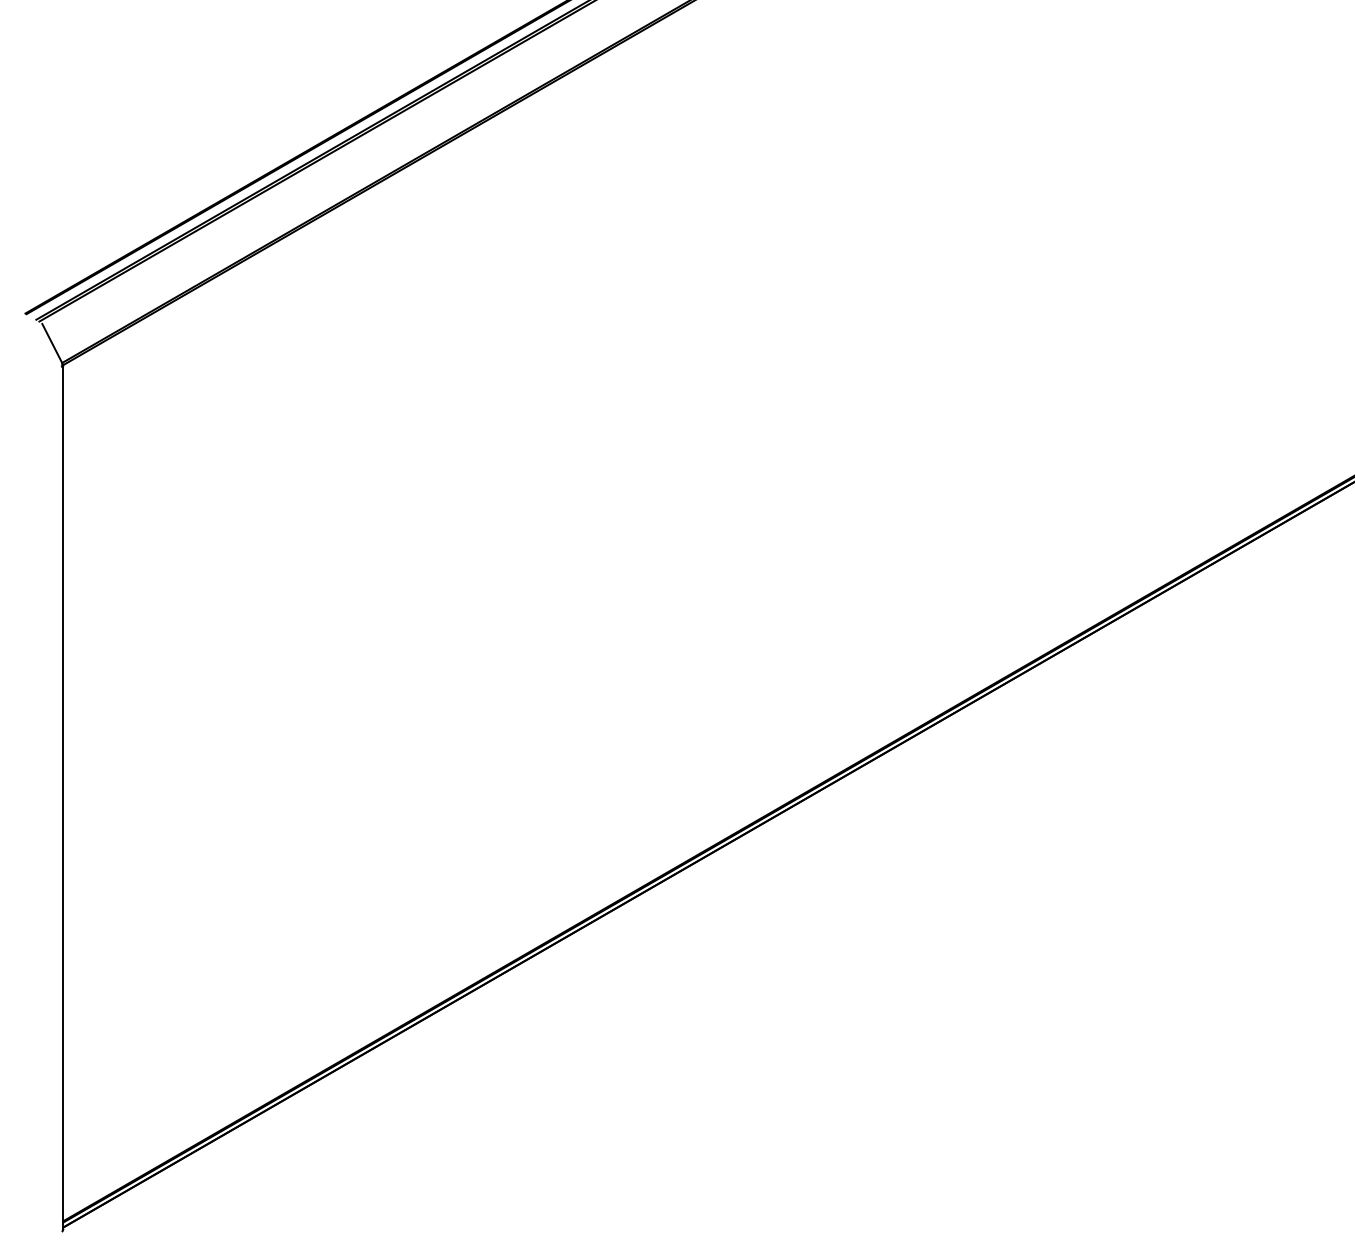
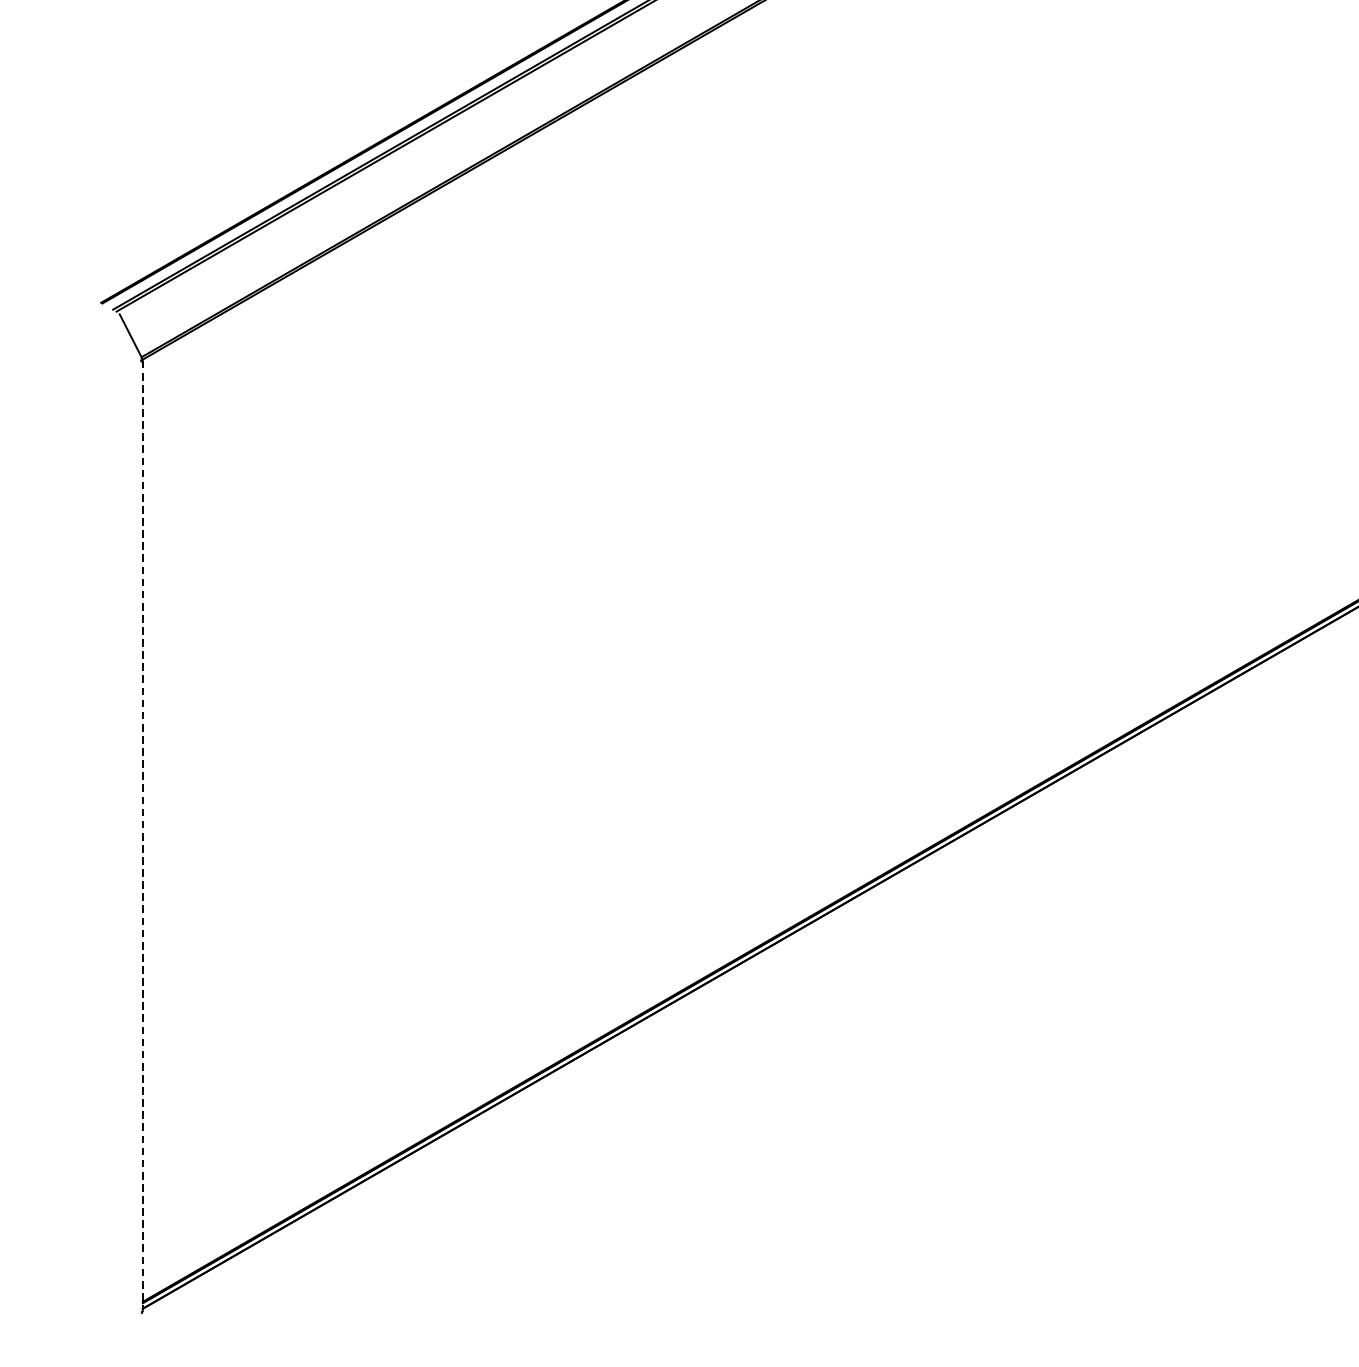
line: (63, 798) -> (143, 836), solid -> dashed

